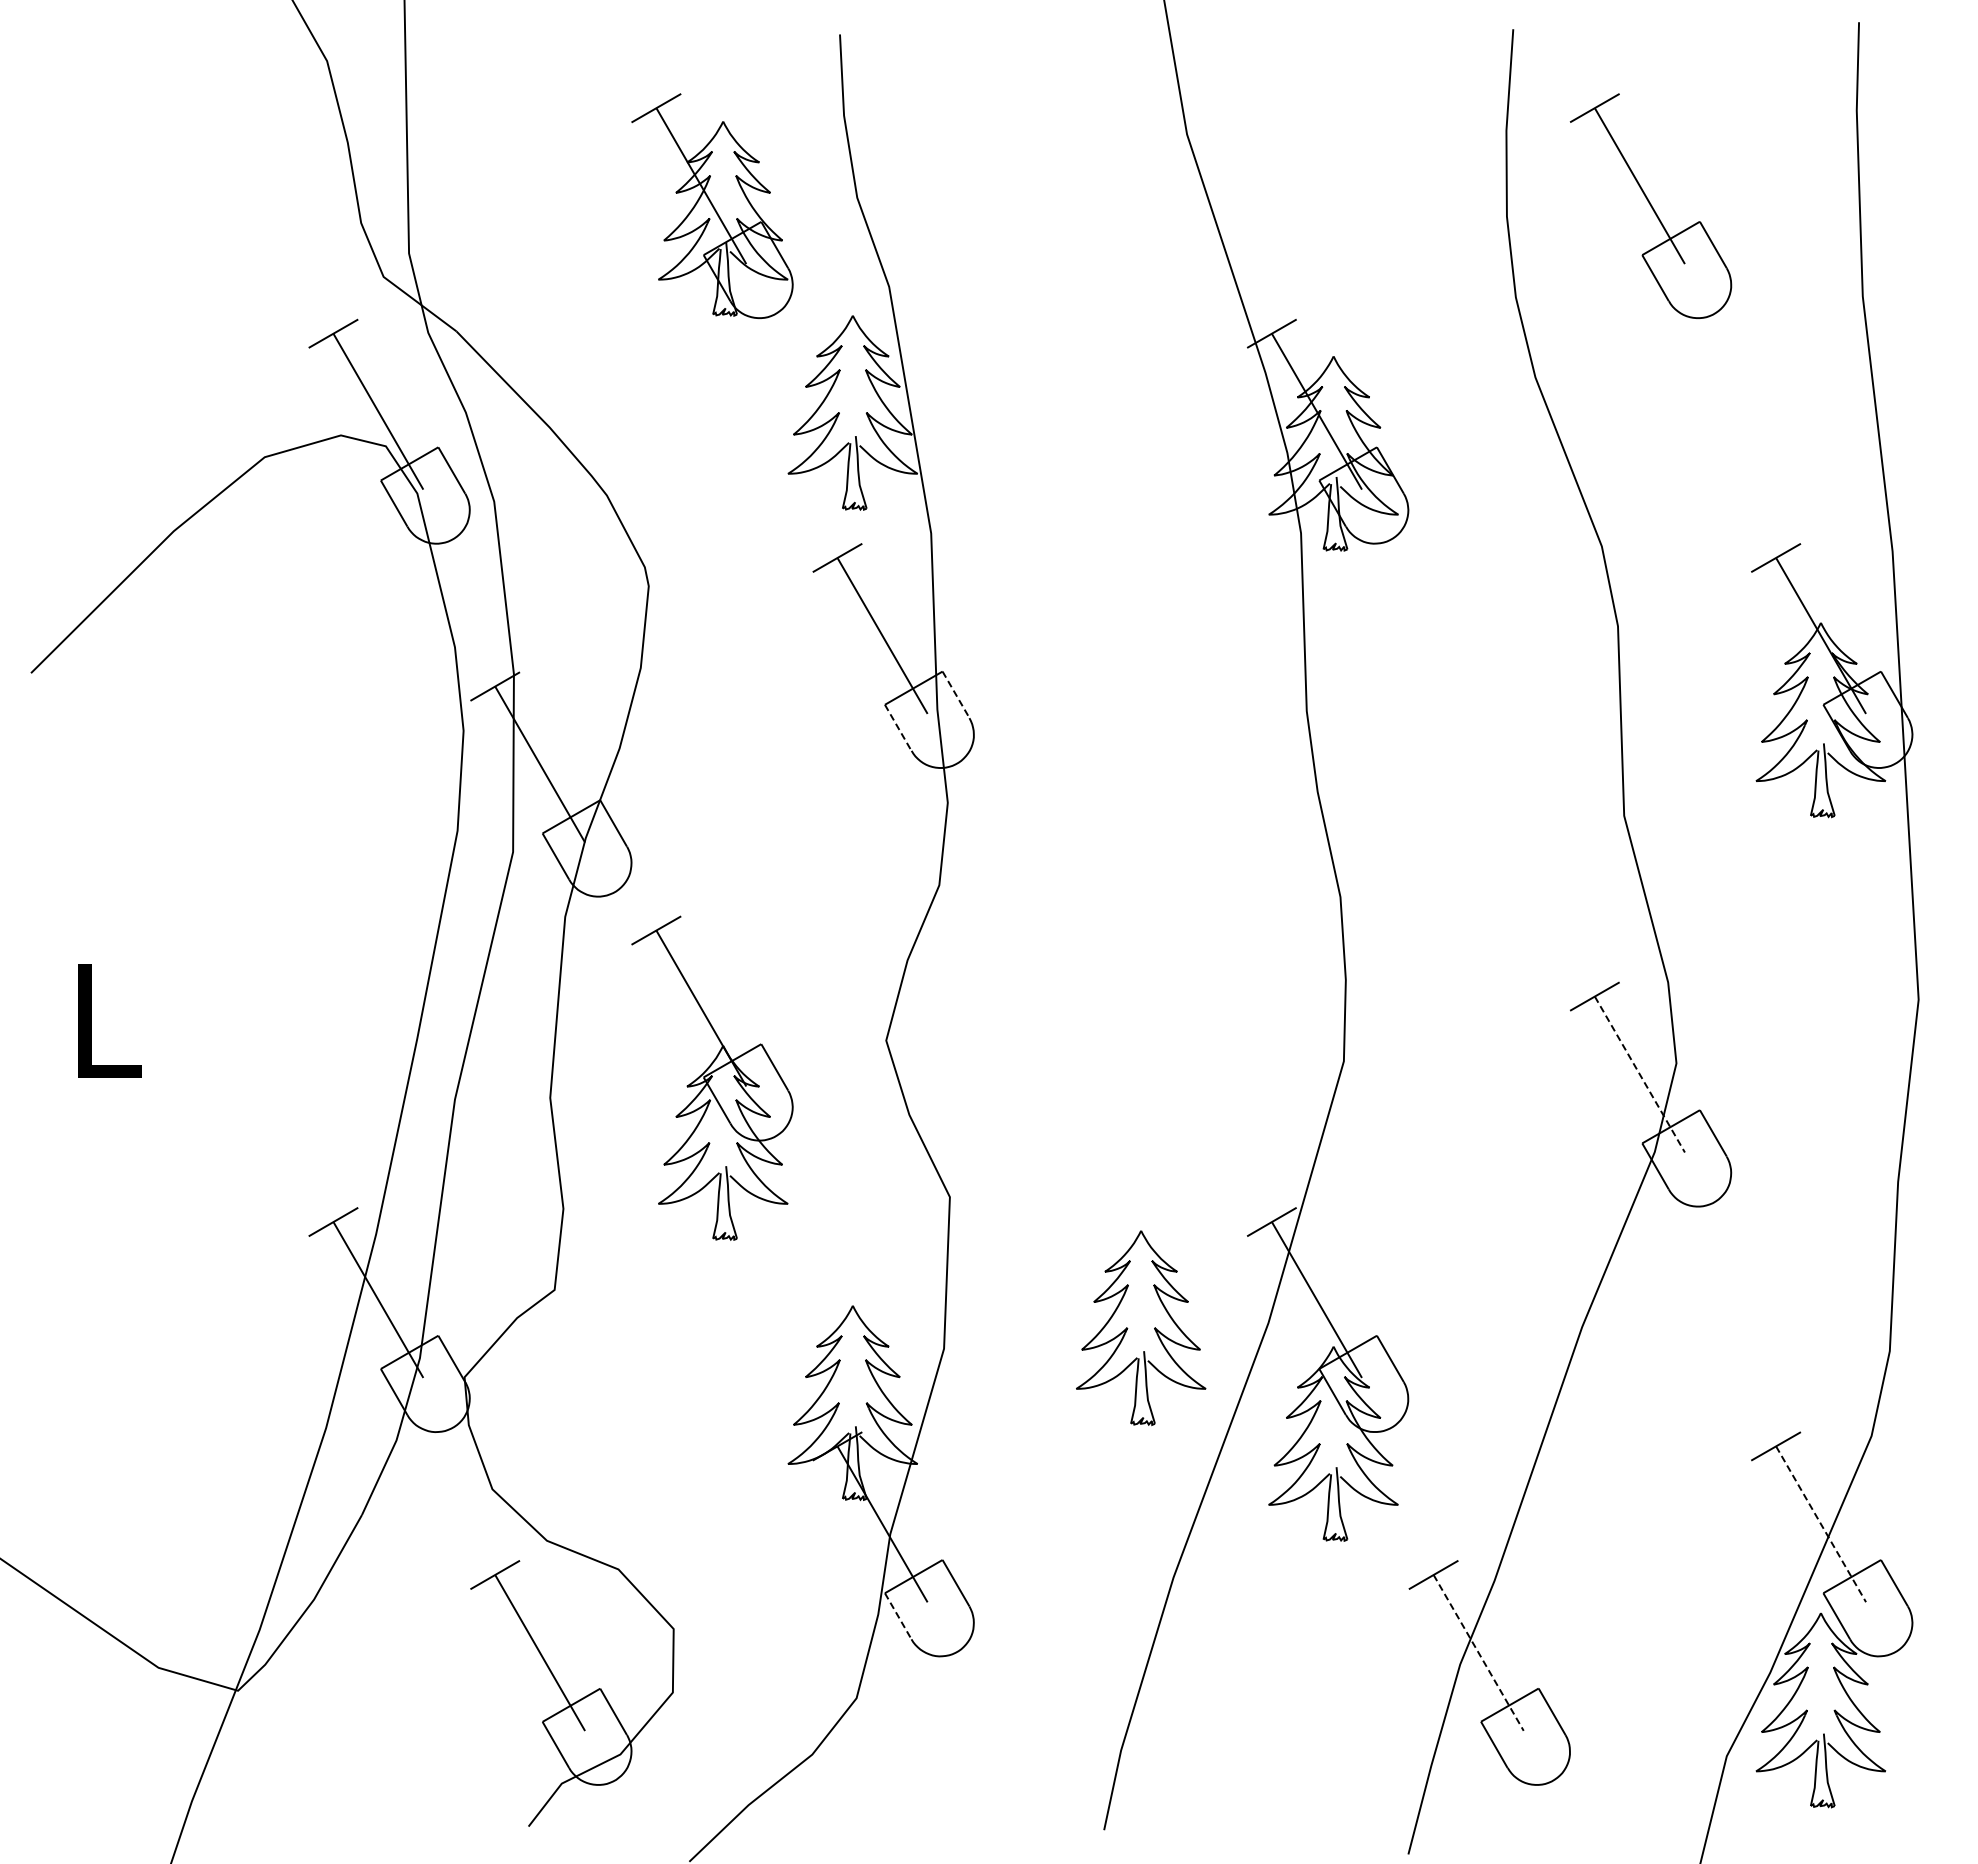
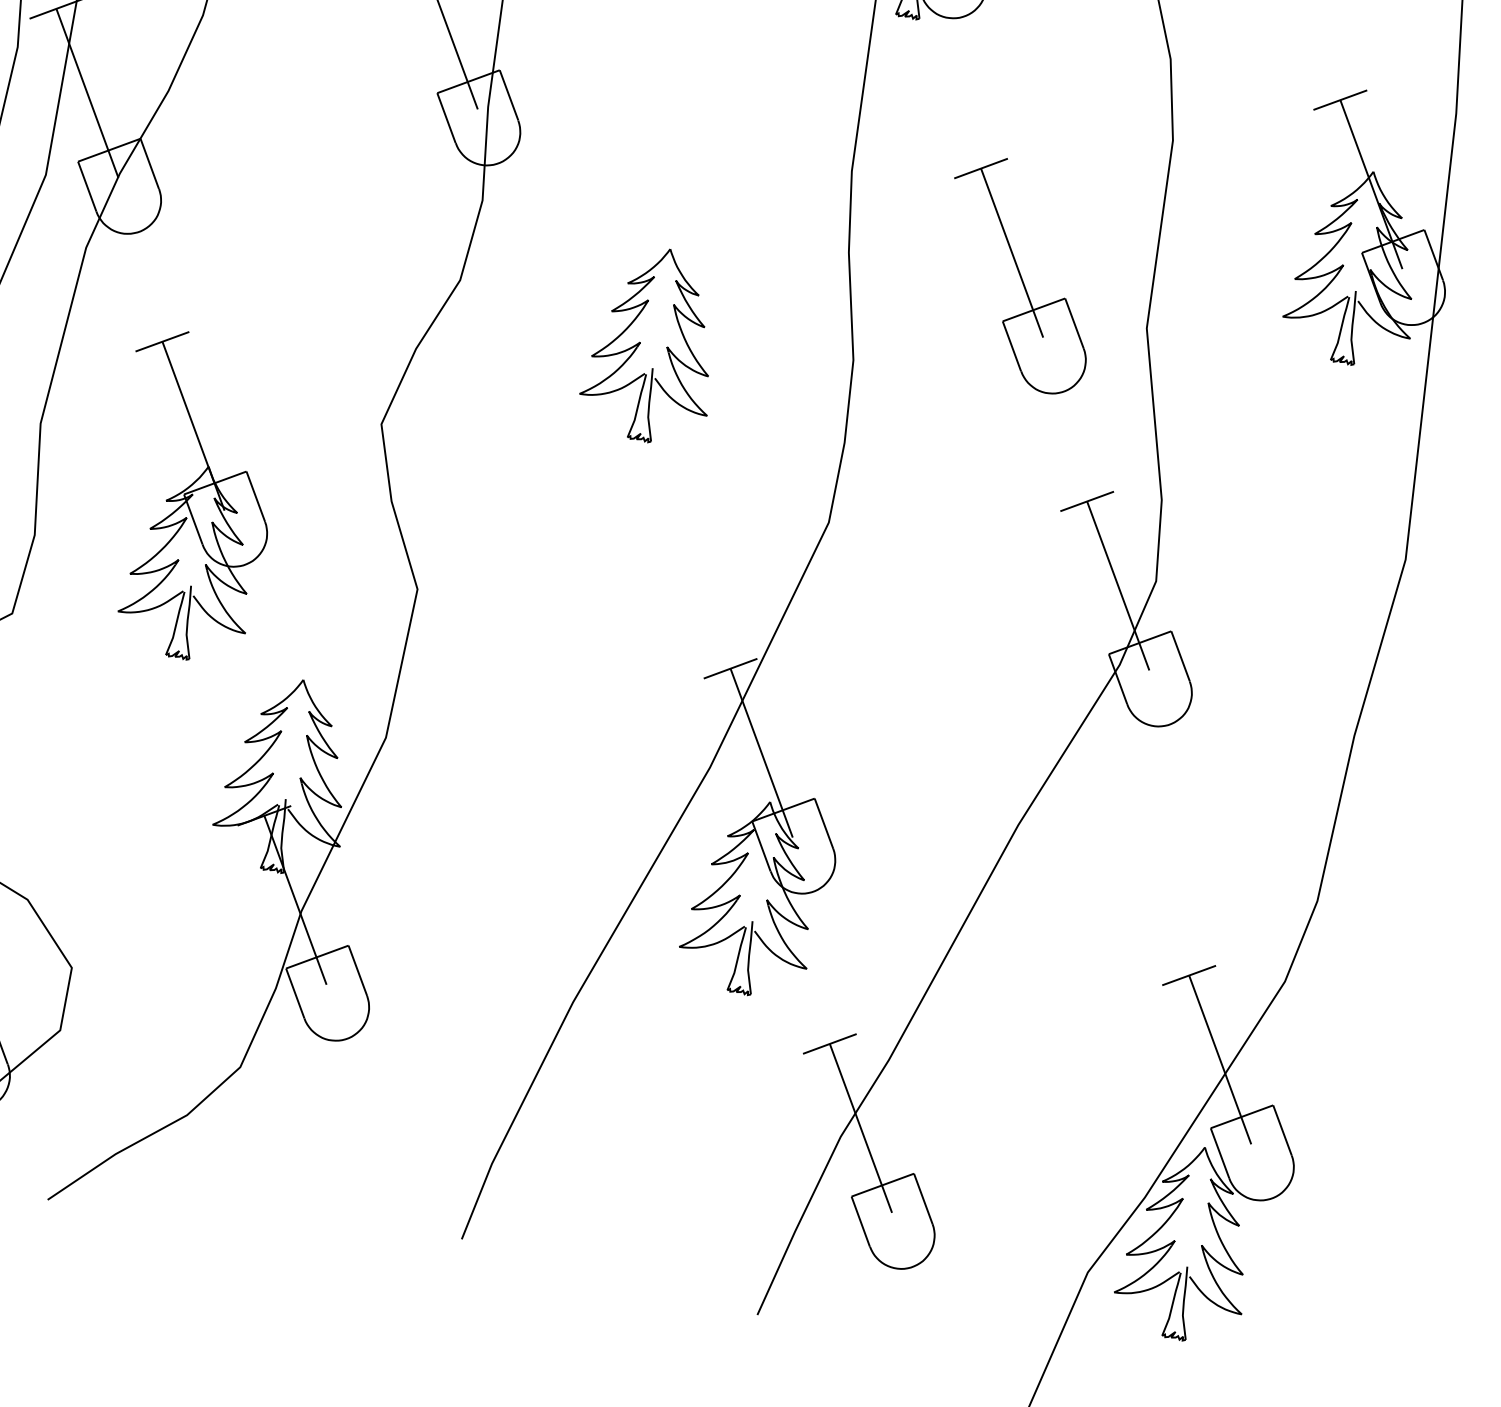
line: (956, 694) -> (509, 95), dashed -> solid
line: (898, 727) -> (446, 117), dashed -> solid
part: (1489, 784) -> (1019, 274), added
line: (1640, 1075) -> (1118, 587), dashed -> solid
part: (712, 1077) -> (192, 496), moved
part: (1128, 1328) -> (641, 343), moved
line: (1821, 1524) -> (1220, 1060), dashed -> solid
line: (898, 1616) -> (295, 993), dashed -> solid
line: (1478, 1653) -> (860, 1128), dashed -> solid

